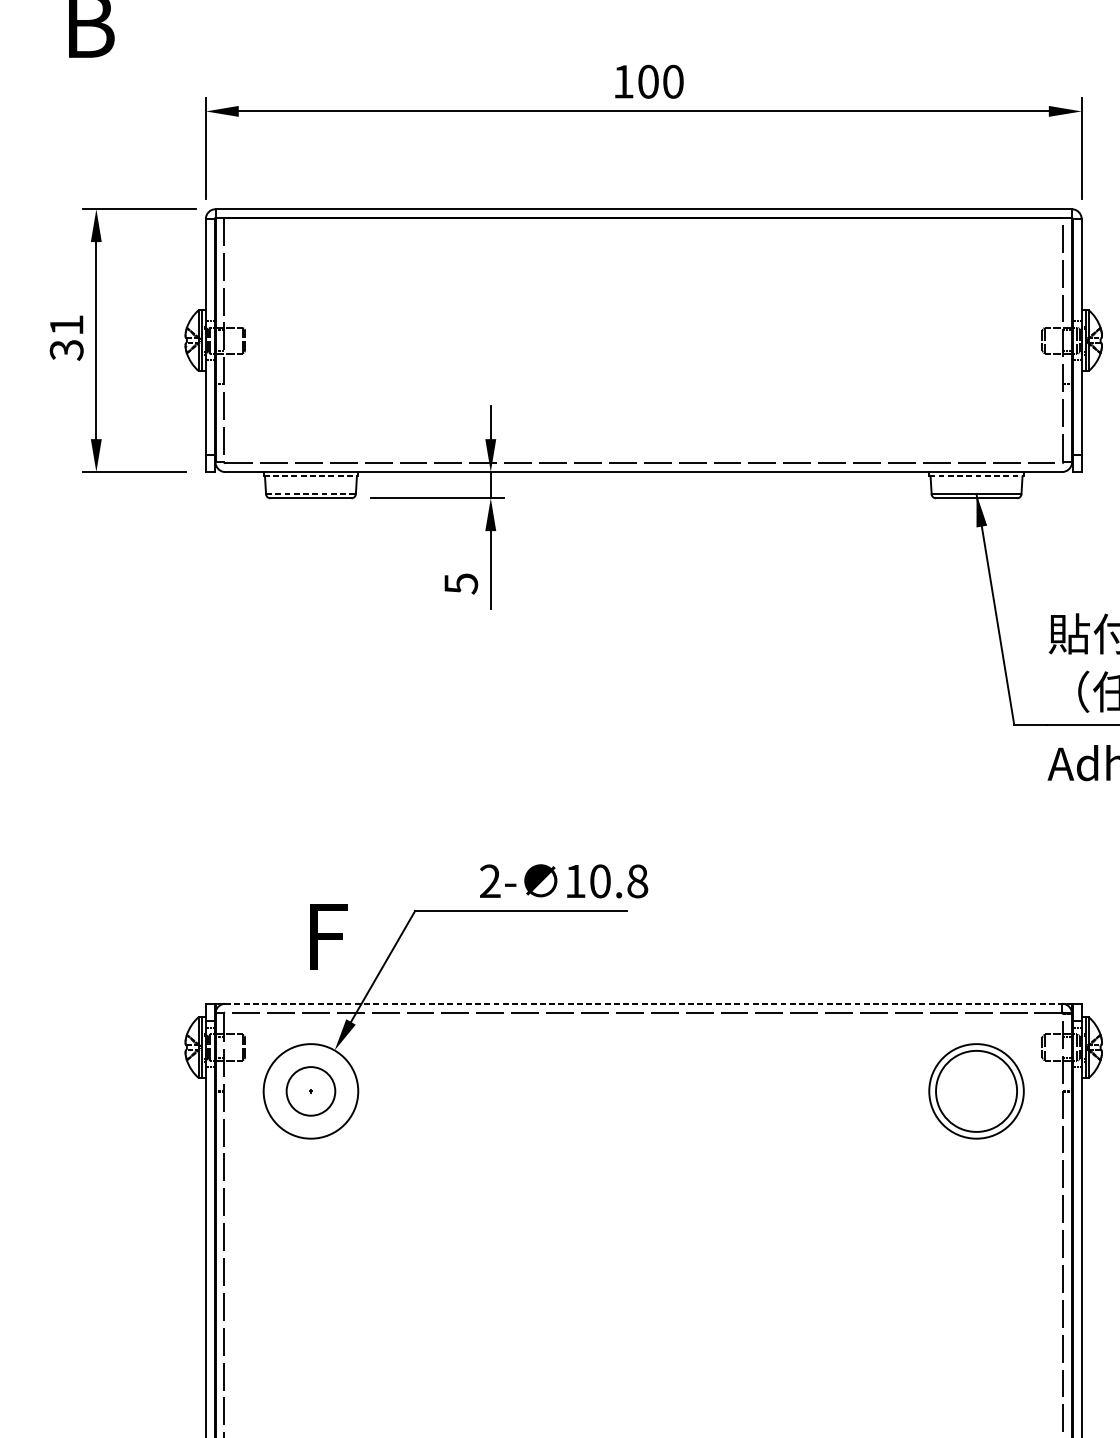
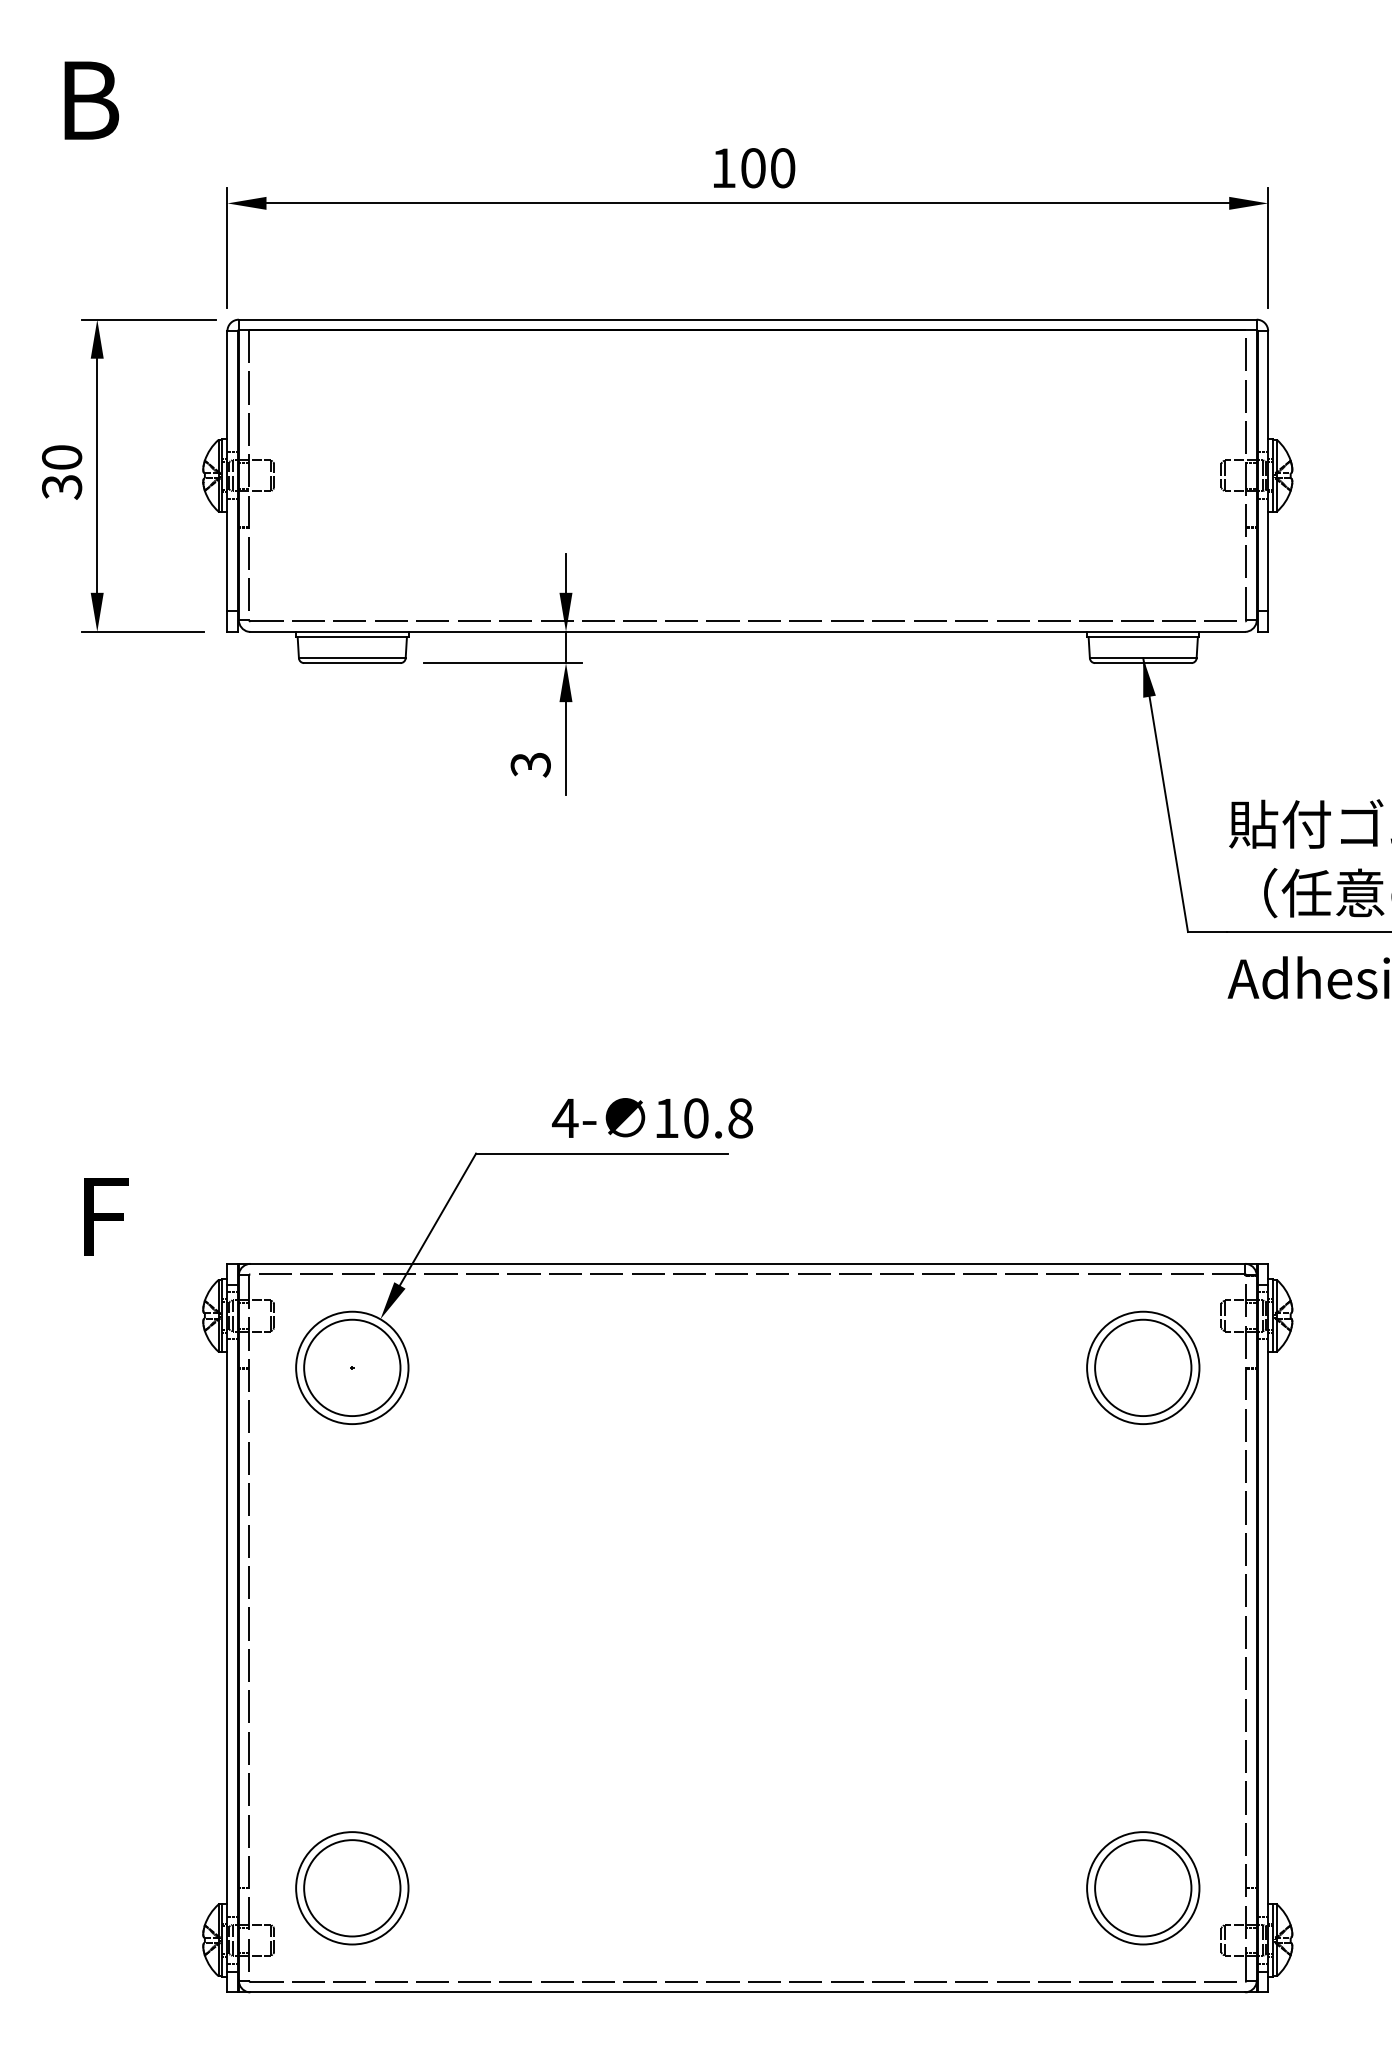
text: (67, 325) -> (62, 457), 31 -> 30
line: (311, 476) -> (352, 637), dashed -> solid
line: (976, 476) -> (1143, 637), dashed -> solid
line: (311, 494) -> (352, 658), dashed -> solid
text: (460, 583) -> (530, 764), 5 -> 3
text: (490, 880) -> (565, 1117), 2- -> 4-
text: (328, 936) -> (106, 1216), moved
line: (644, 1003) -> (748, 1263), dashed -> solid
circle: (311, 1091) -> (352, 1367), size x1.67

